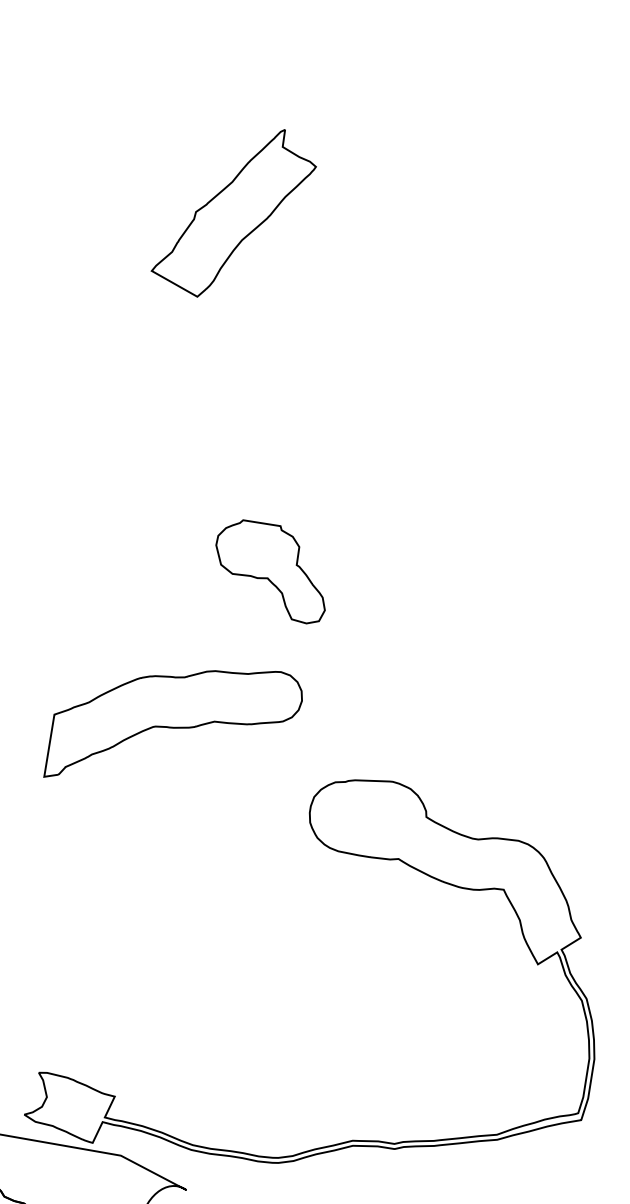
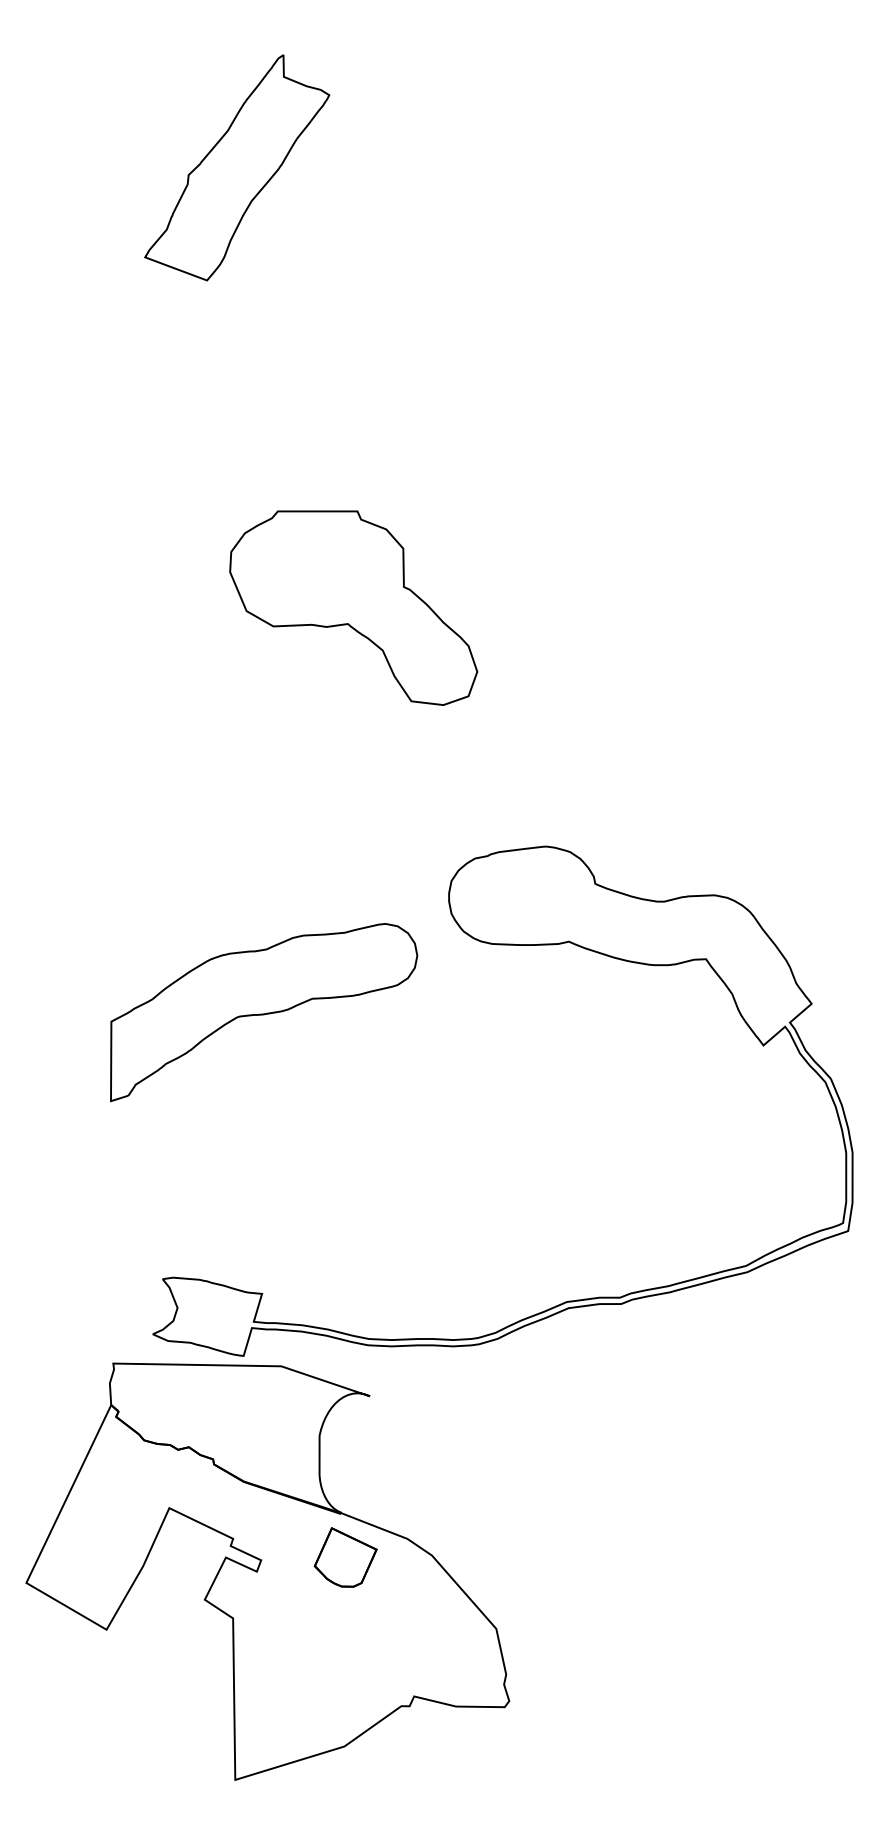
part: (271, 570) -> (353, 607), size x1.67
part: (175, 726) -> (264, 1012), moved

